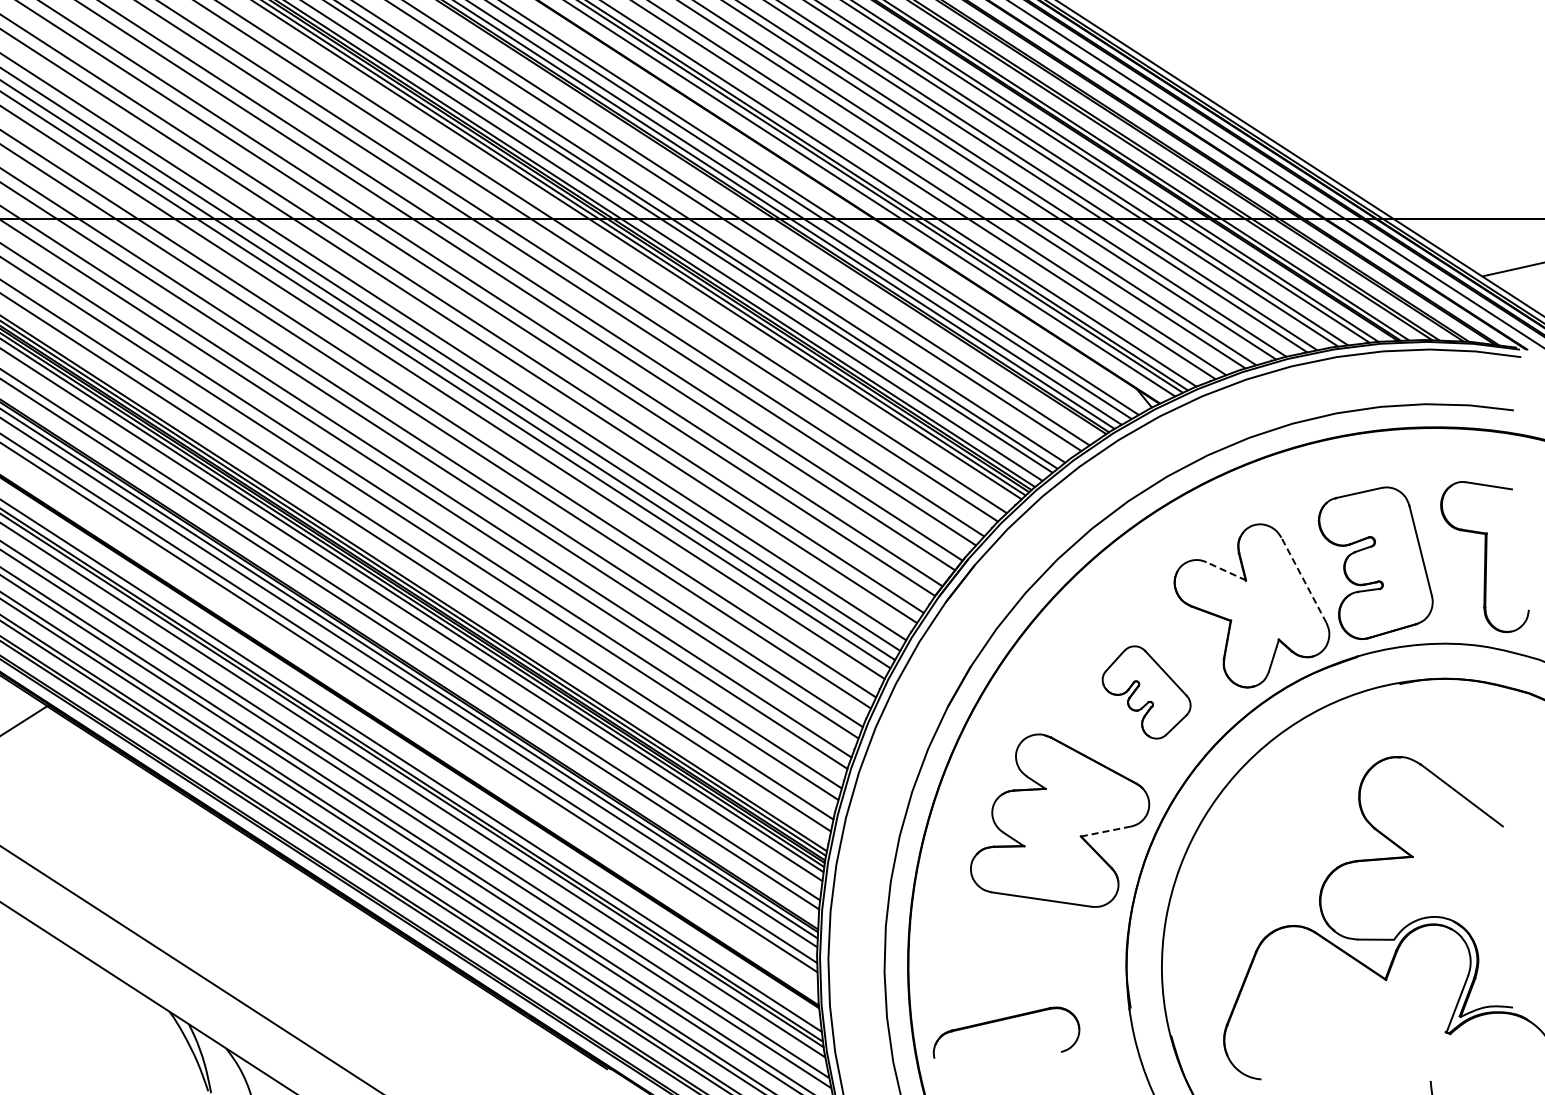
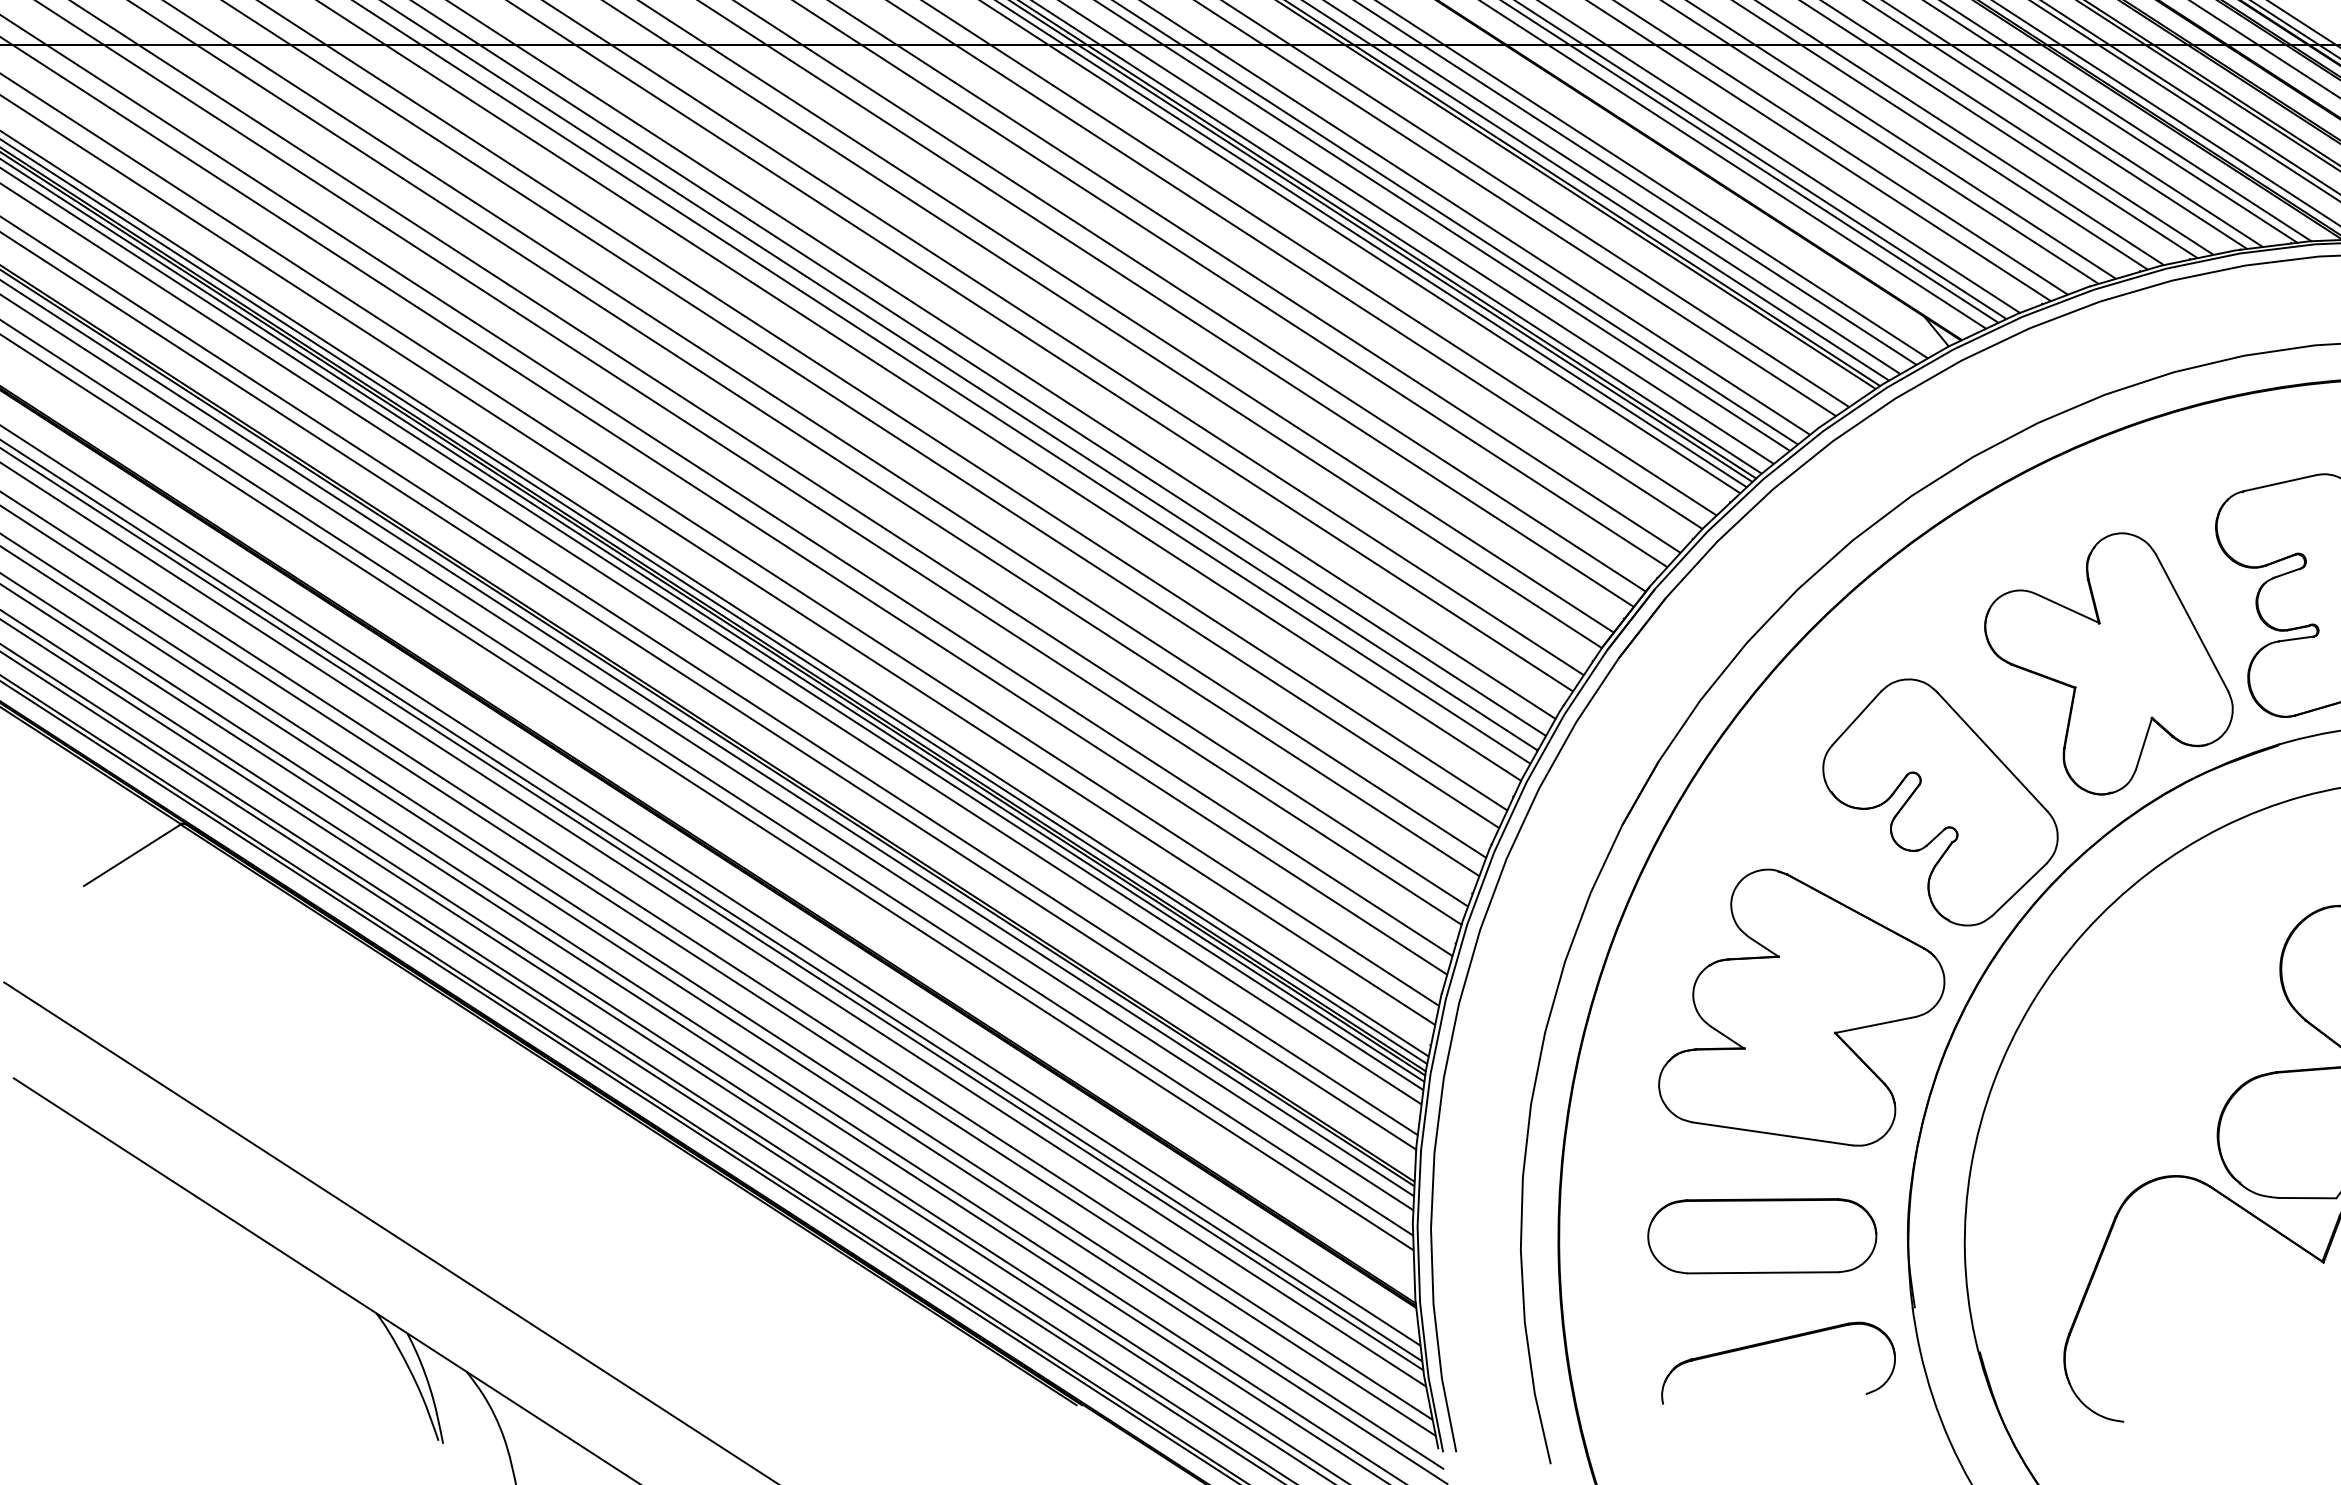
line: (1226, 571) -> (2068, 608), dashed -> solid
line: (1303, 579) -> (2191, 621), dashed -> solid
part: (1146, 692) -> (1940, 802), size x1.67
line: (1105, 831) -> (1874, 1024), dashed -> solid
part: (1035, 963) -> (1762, 1236), added
part: (1004, 1020) -> (1775, 1343), moved

